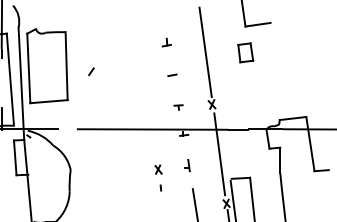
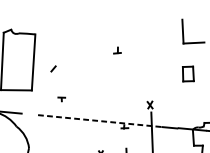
line: (205, 52) -> (148, 61), removed
part: (245, 52) -> (188, 73), moved
line: (172, 74) -> (119, 77), removed
part: (178, 107) -> (61, 99), moved
line: (152, 129) -> (99, 121), solid -> dashed

